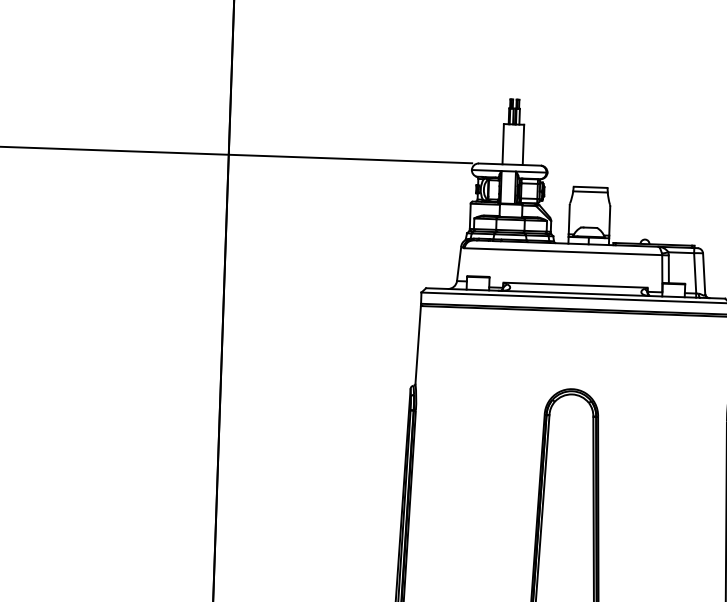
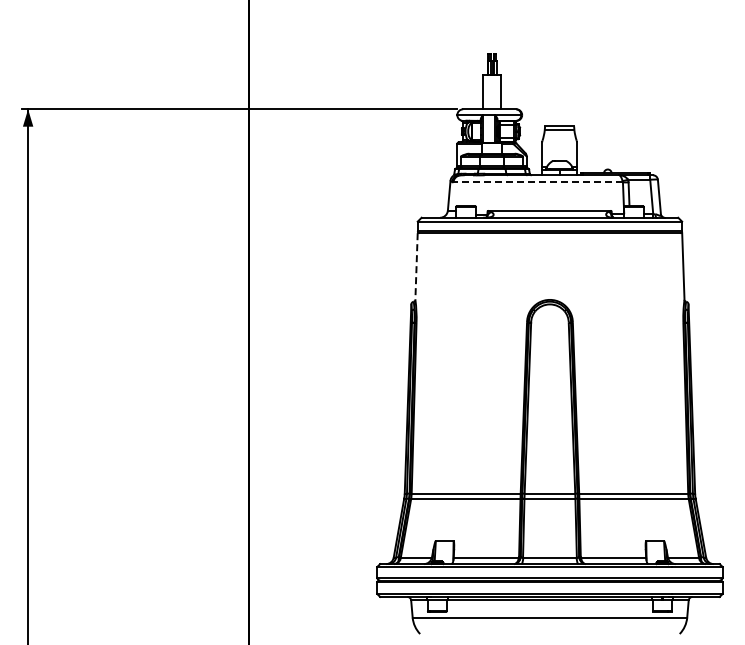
line: (563, 251) -> (538, 182), solid -> dashed
line: (418, 345) -> (416, 267), solid -> dashed

